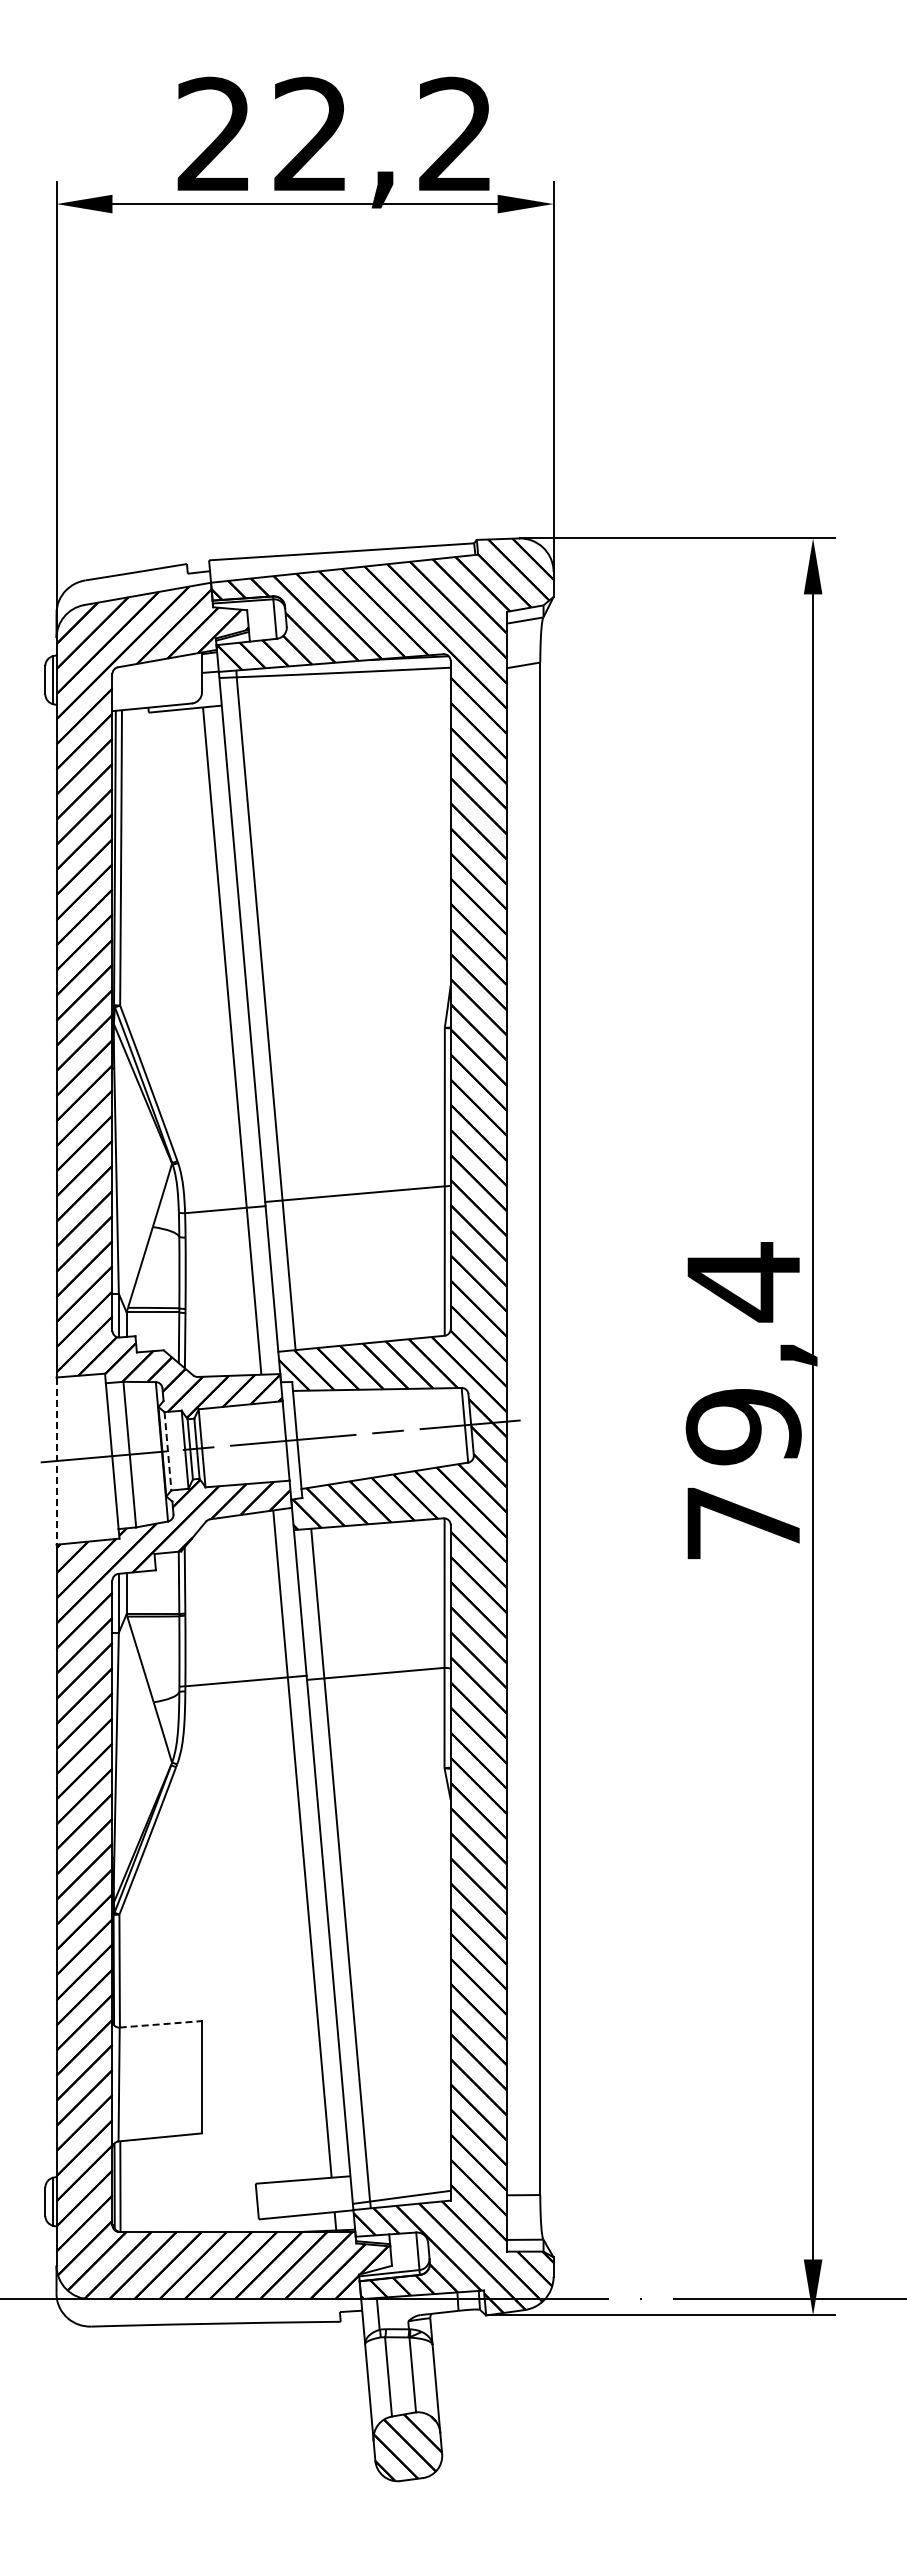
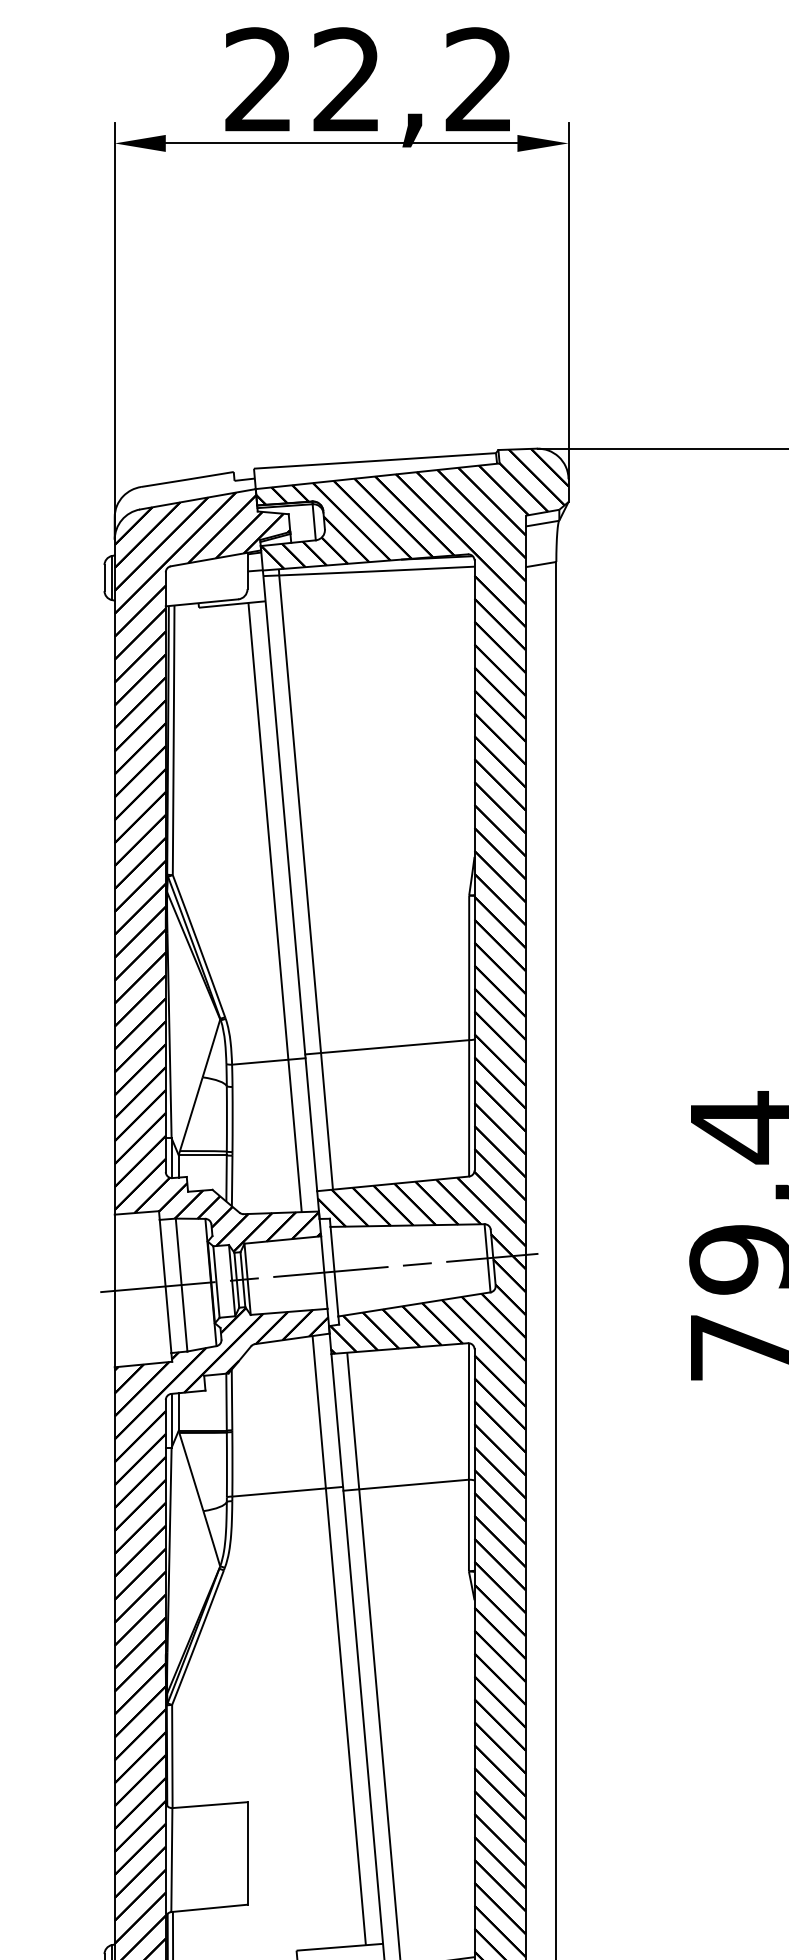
line: (168, 1451) -> (216, 1282), dashed -> solid
line: (56, 1461) -> (114, 1291), dashed -> solid
line: (161, 2024) -> (210, 1805), dashed -> solid

